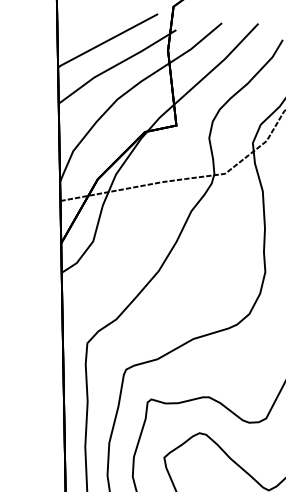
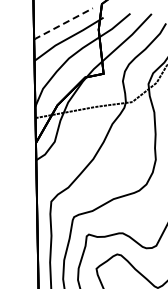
line: (108, 41) -> (63, 24), solid -> dashed

